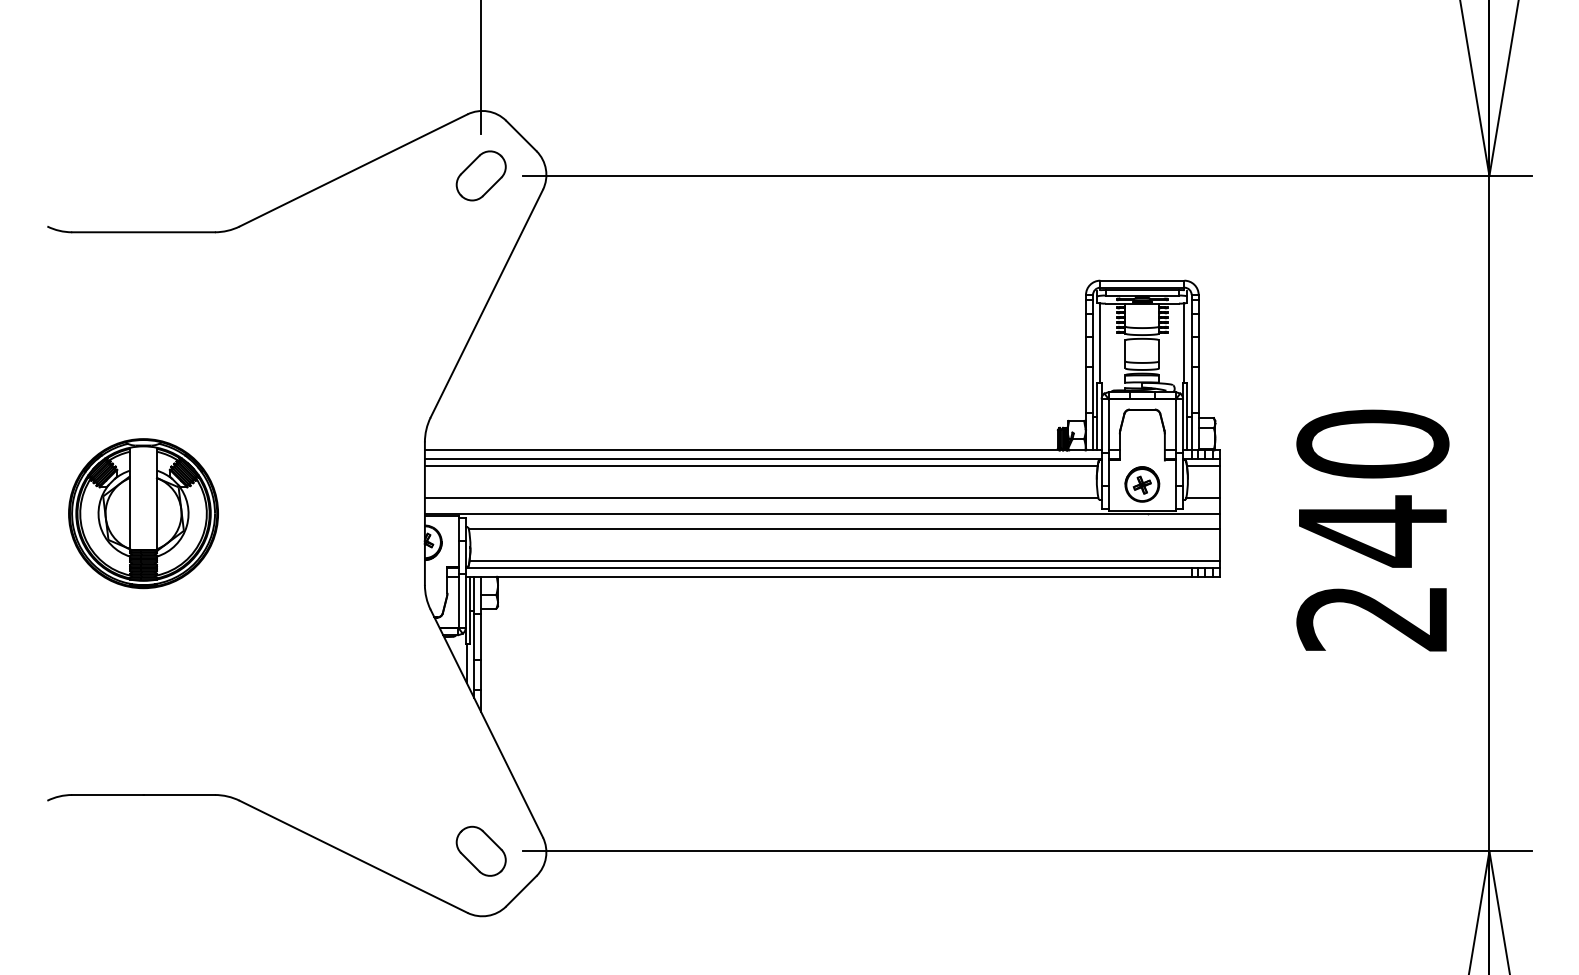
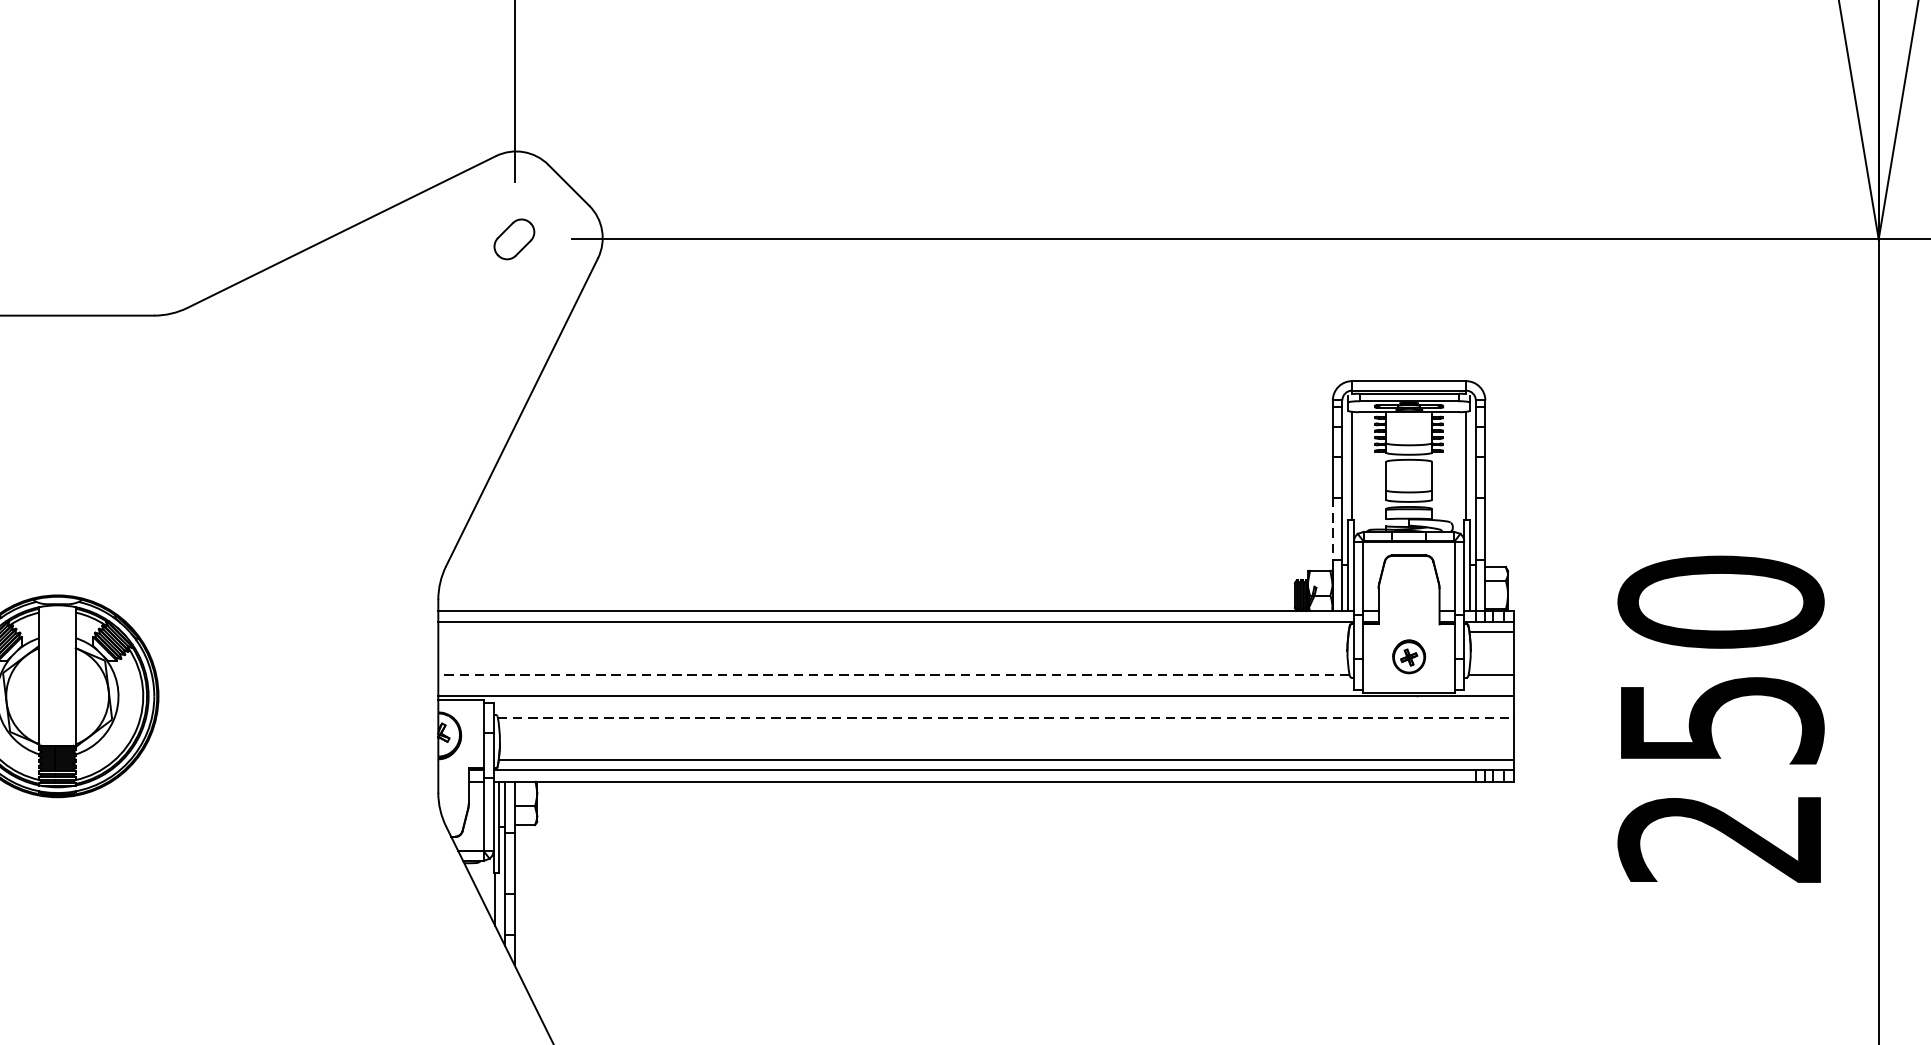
part: (480, 175) -> (513, 238), size x0.6
line: (1085, 389) -> (1332, 528), solid -> dashed
line: (760, 466) -> (892, 632), removed
part: (1142, 484) -> (1409, 656), size x0.7
line: (761, 497) -> (893, 674), solid -> dashed
line: (844, 529) -> (1006, 717), solid -> dashed
text: (1374, 531) -> (1723, 720), 240 -> 250

